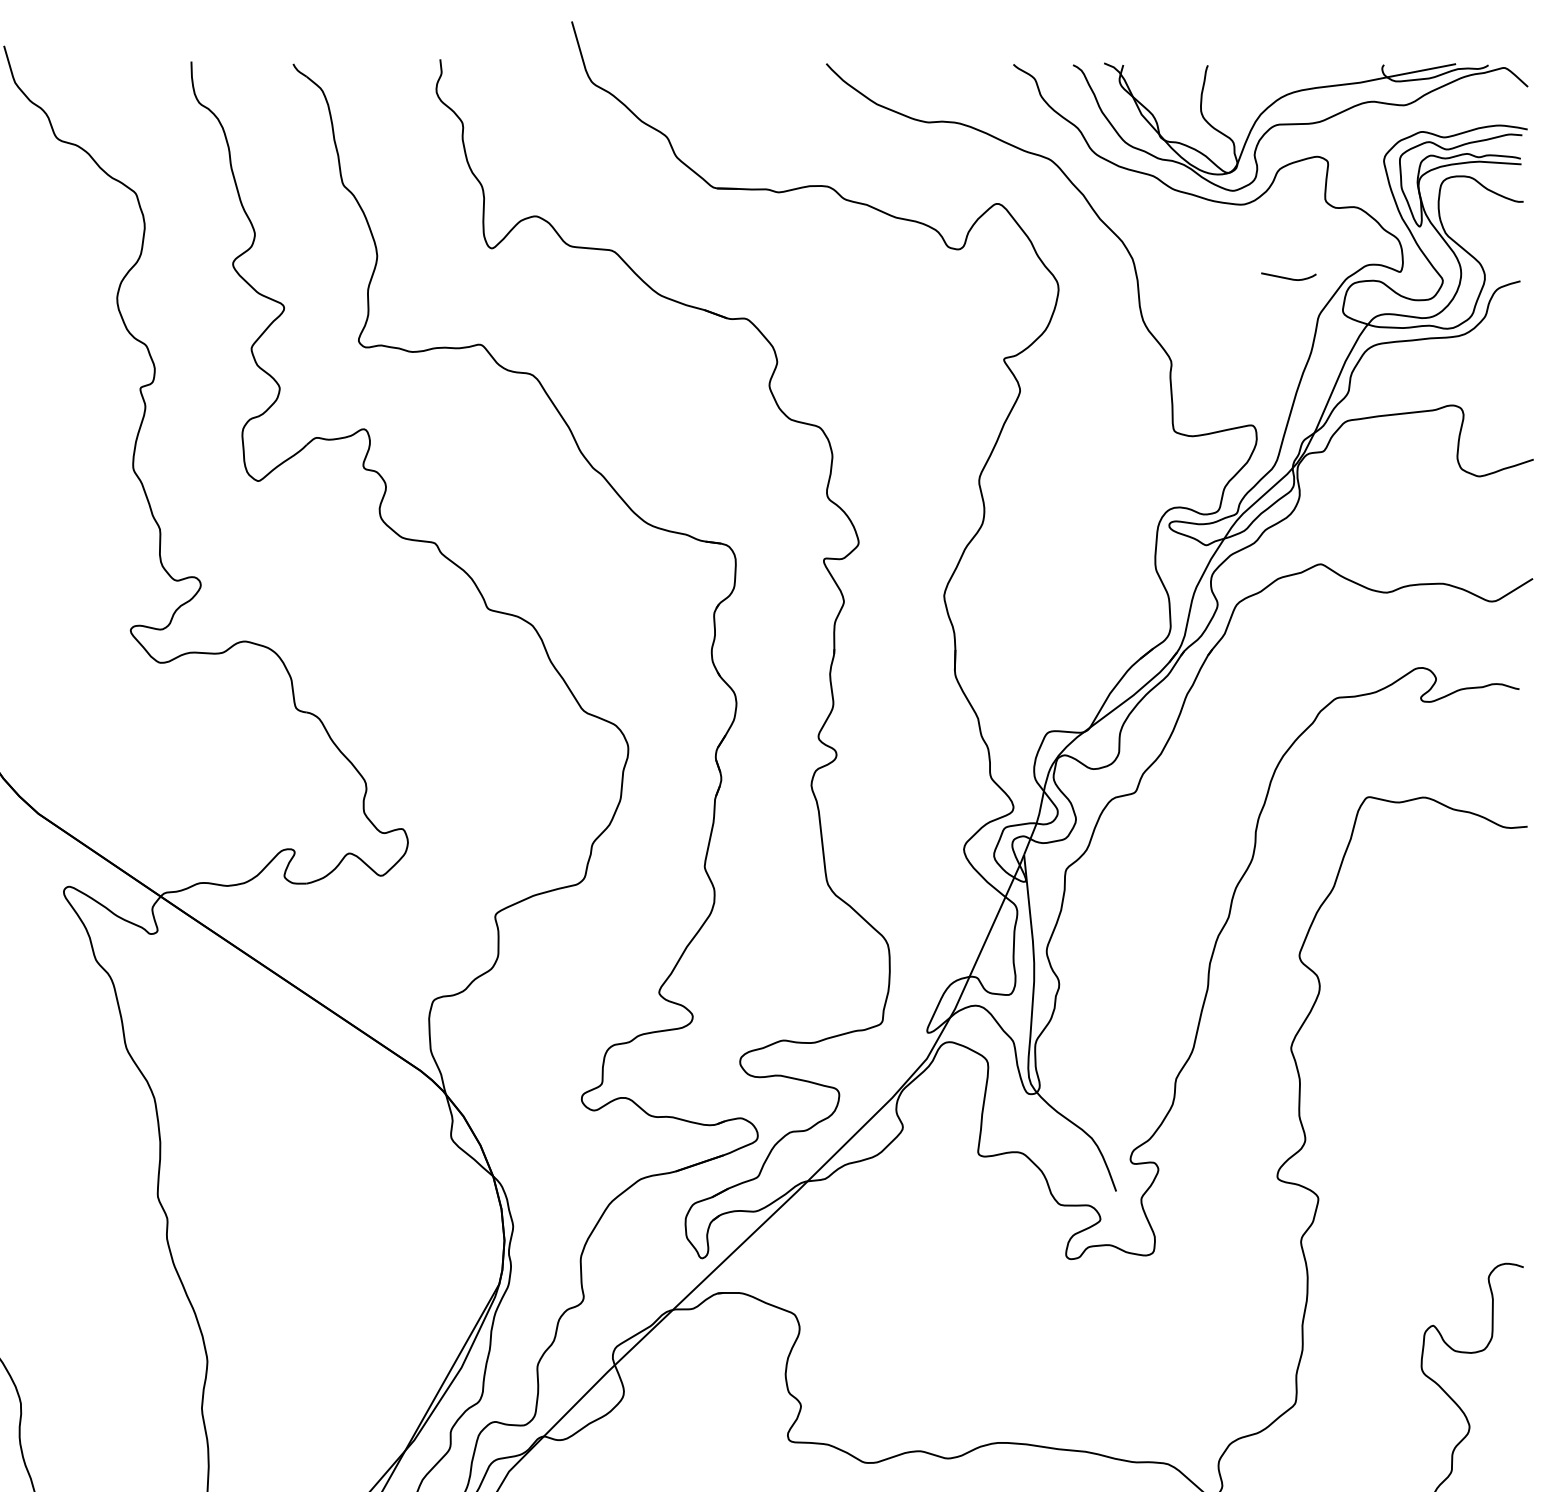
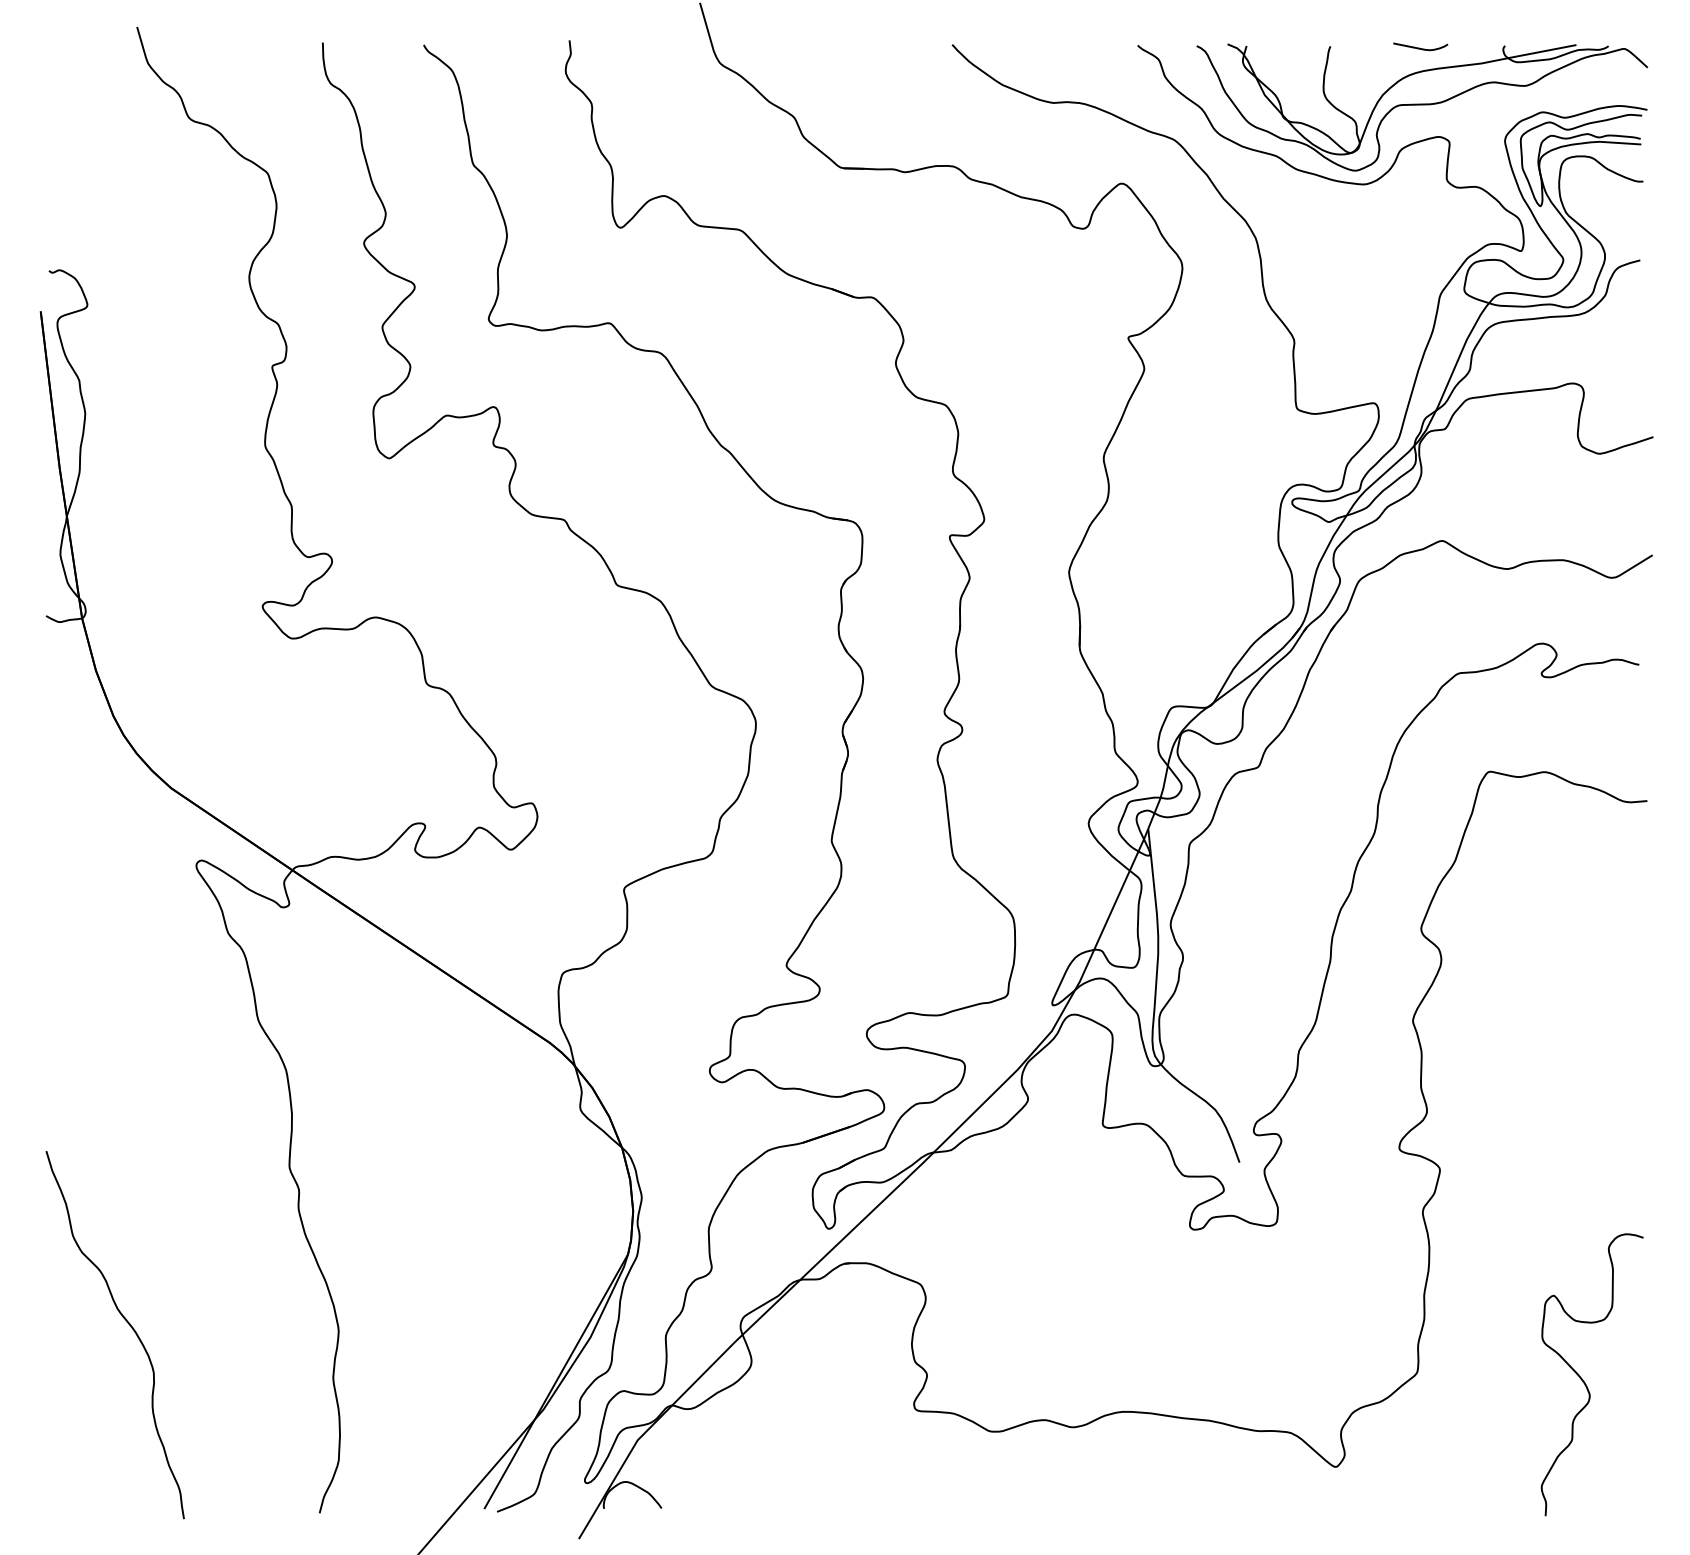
curve: (1287, 277) -> (1419, 47), moved

